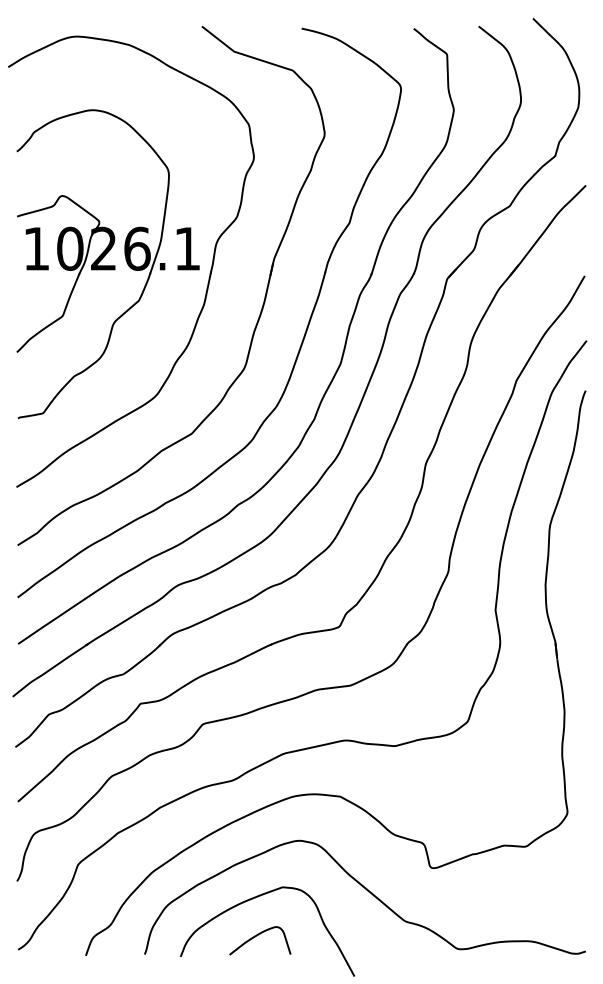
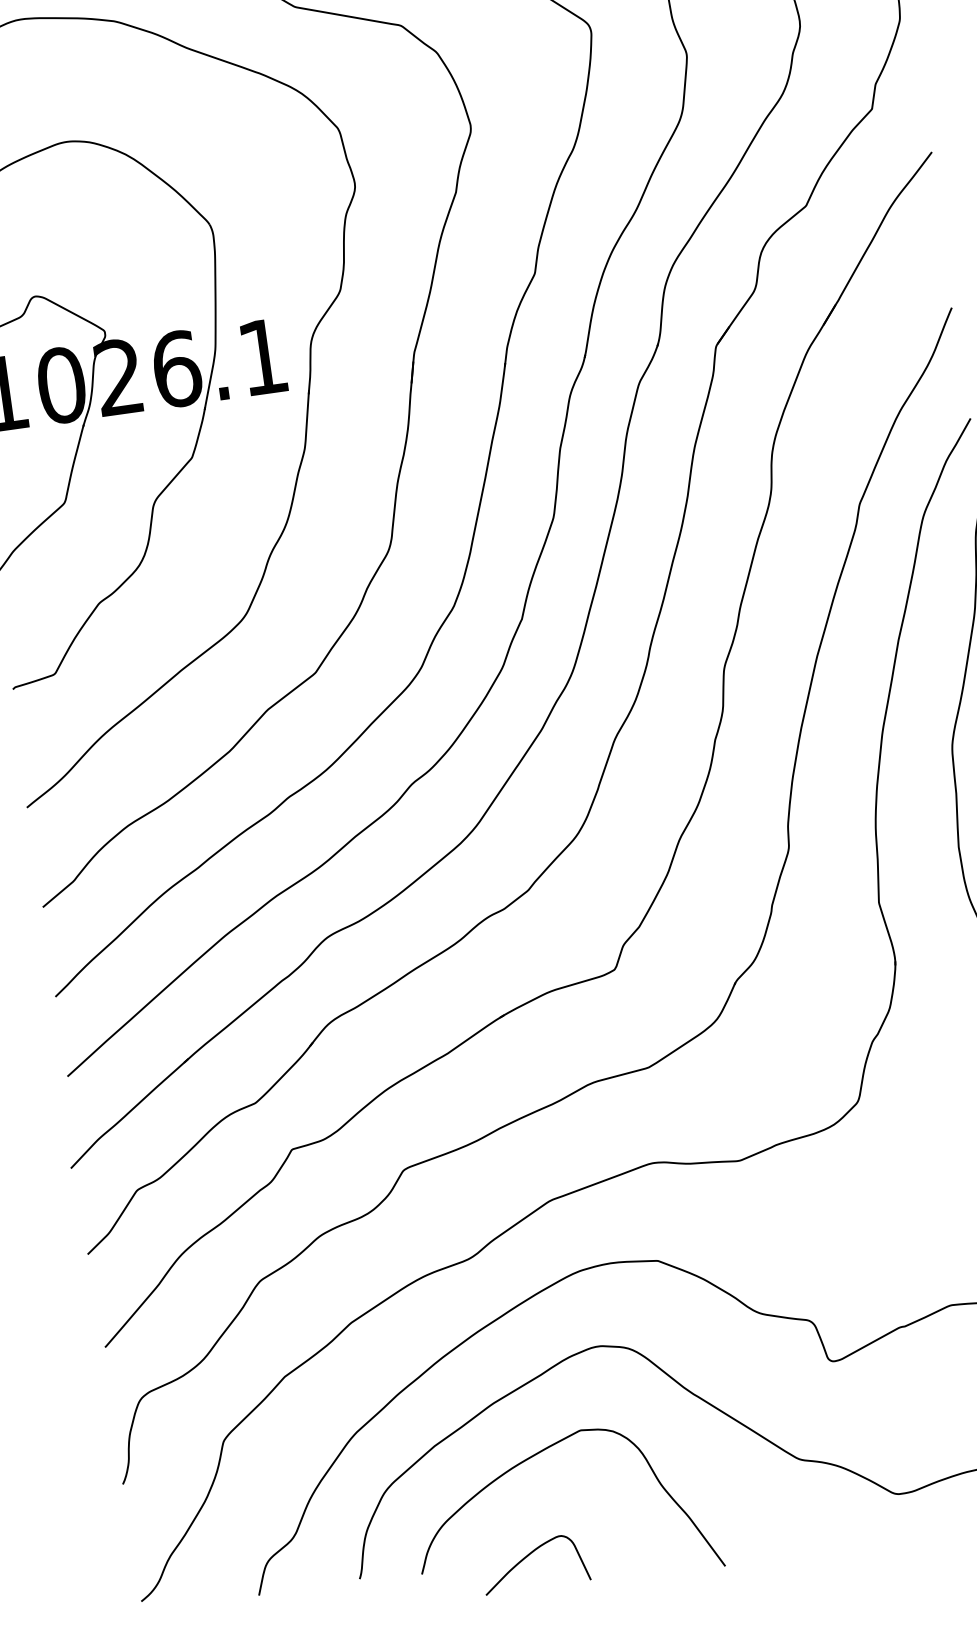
curve: (257, 936) -> (529, 1556), moved

